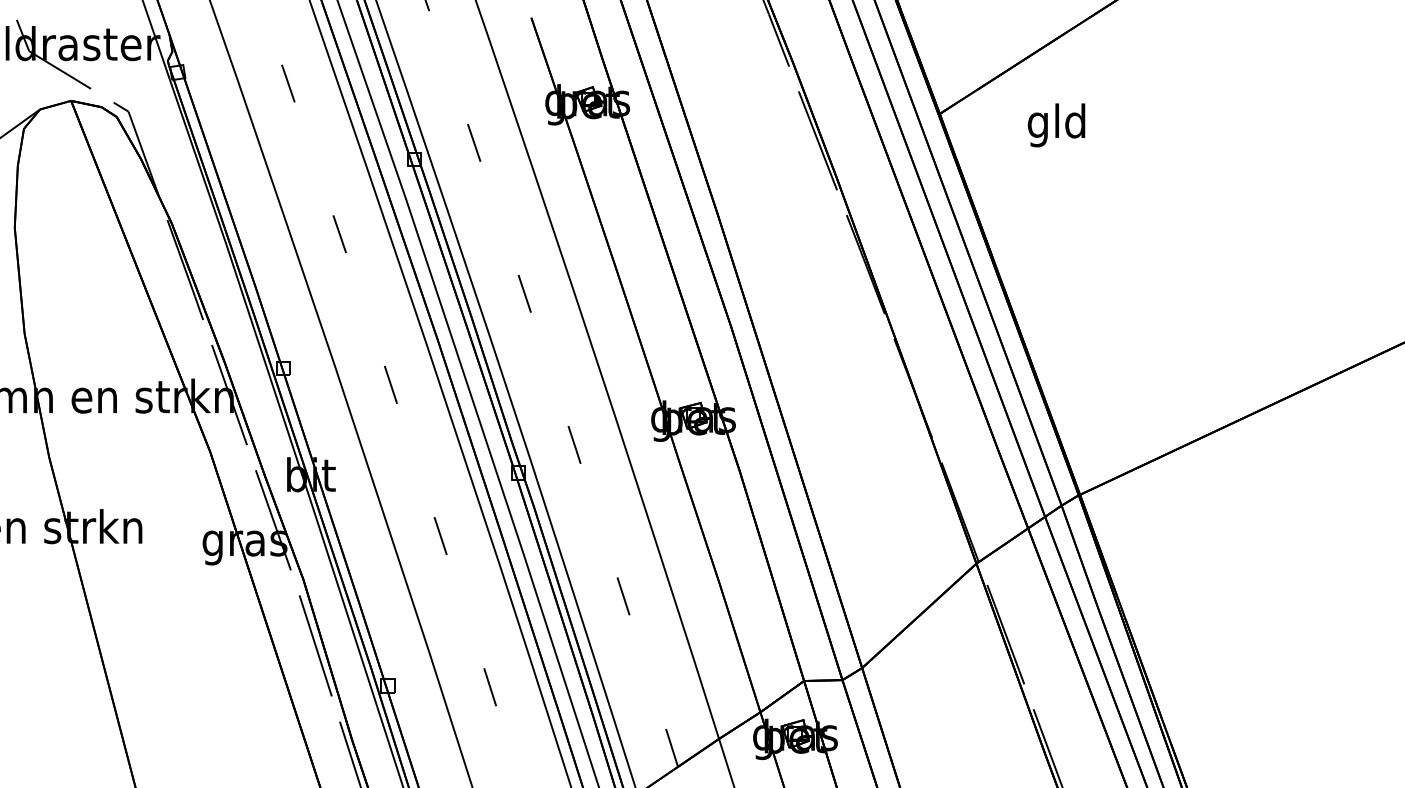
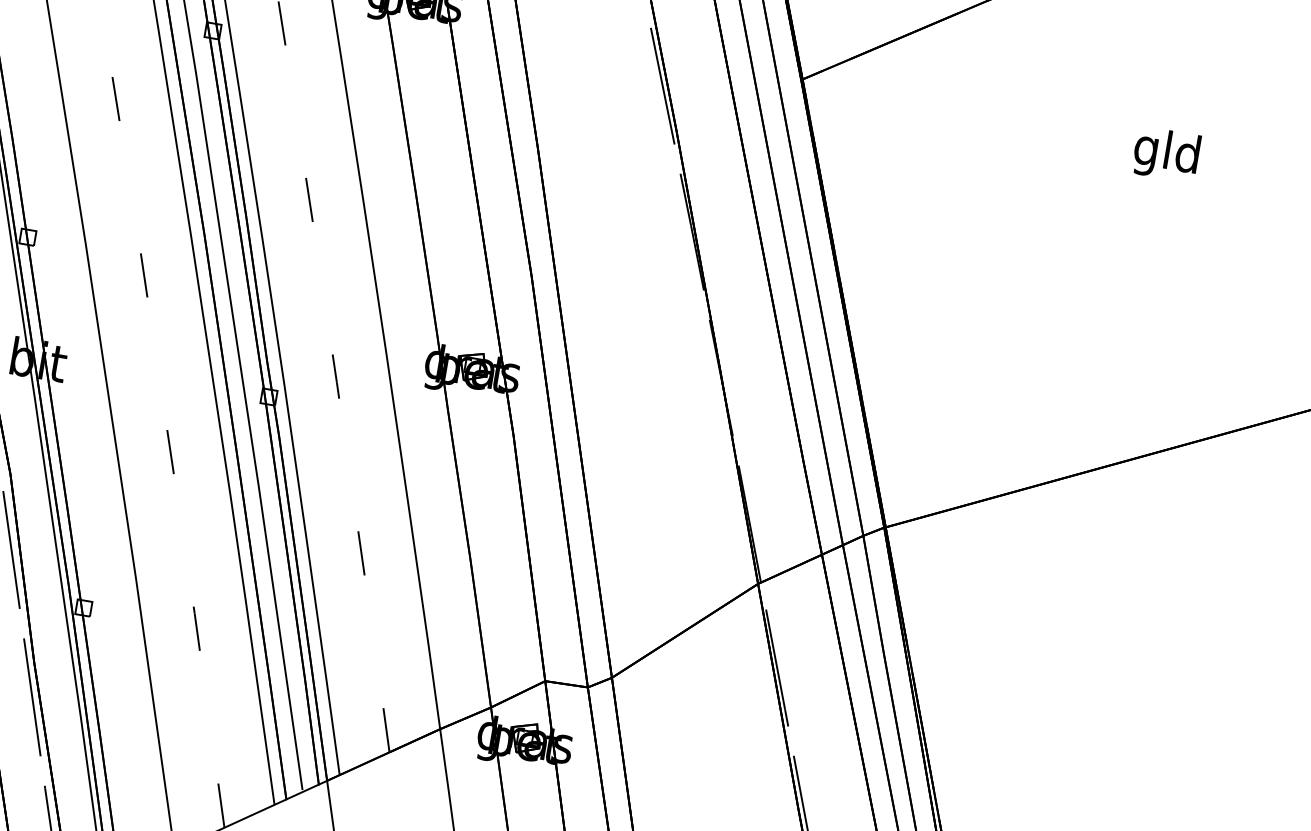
text: (1056, 125) -> (1166, 154), moved

